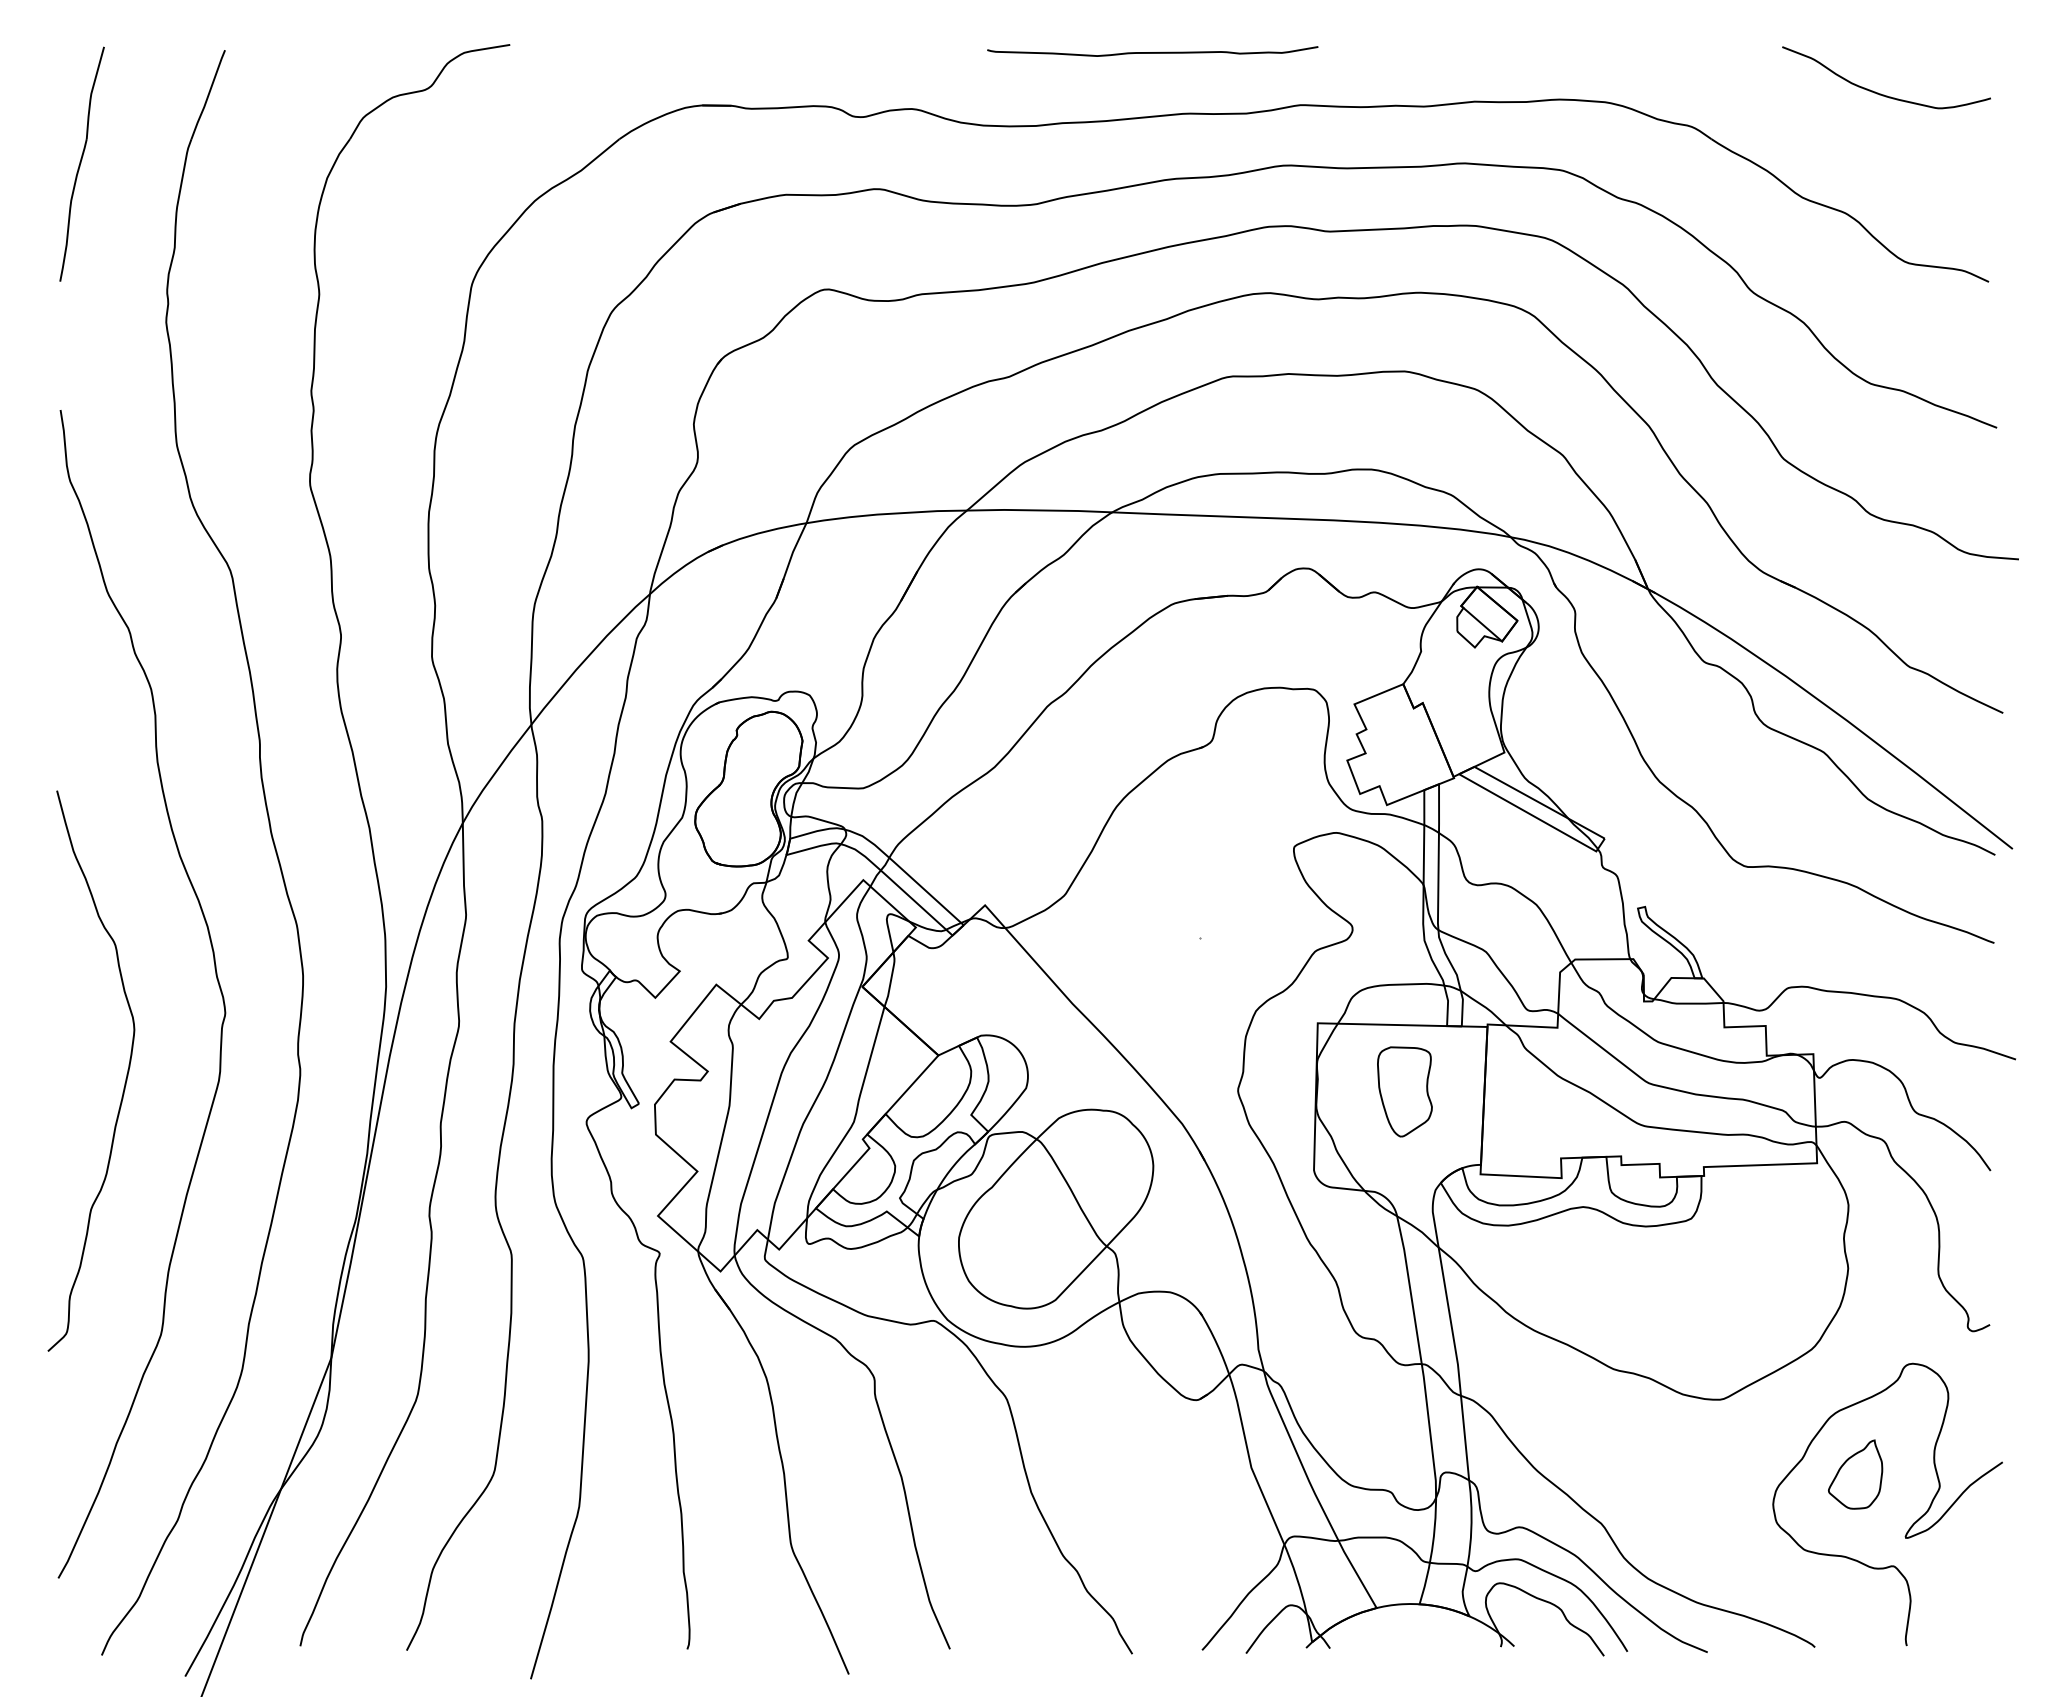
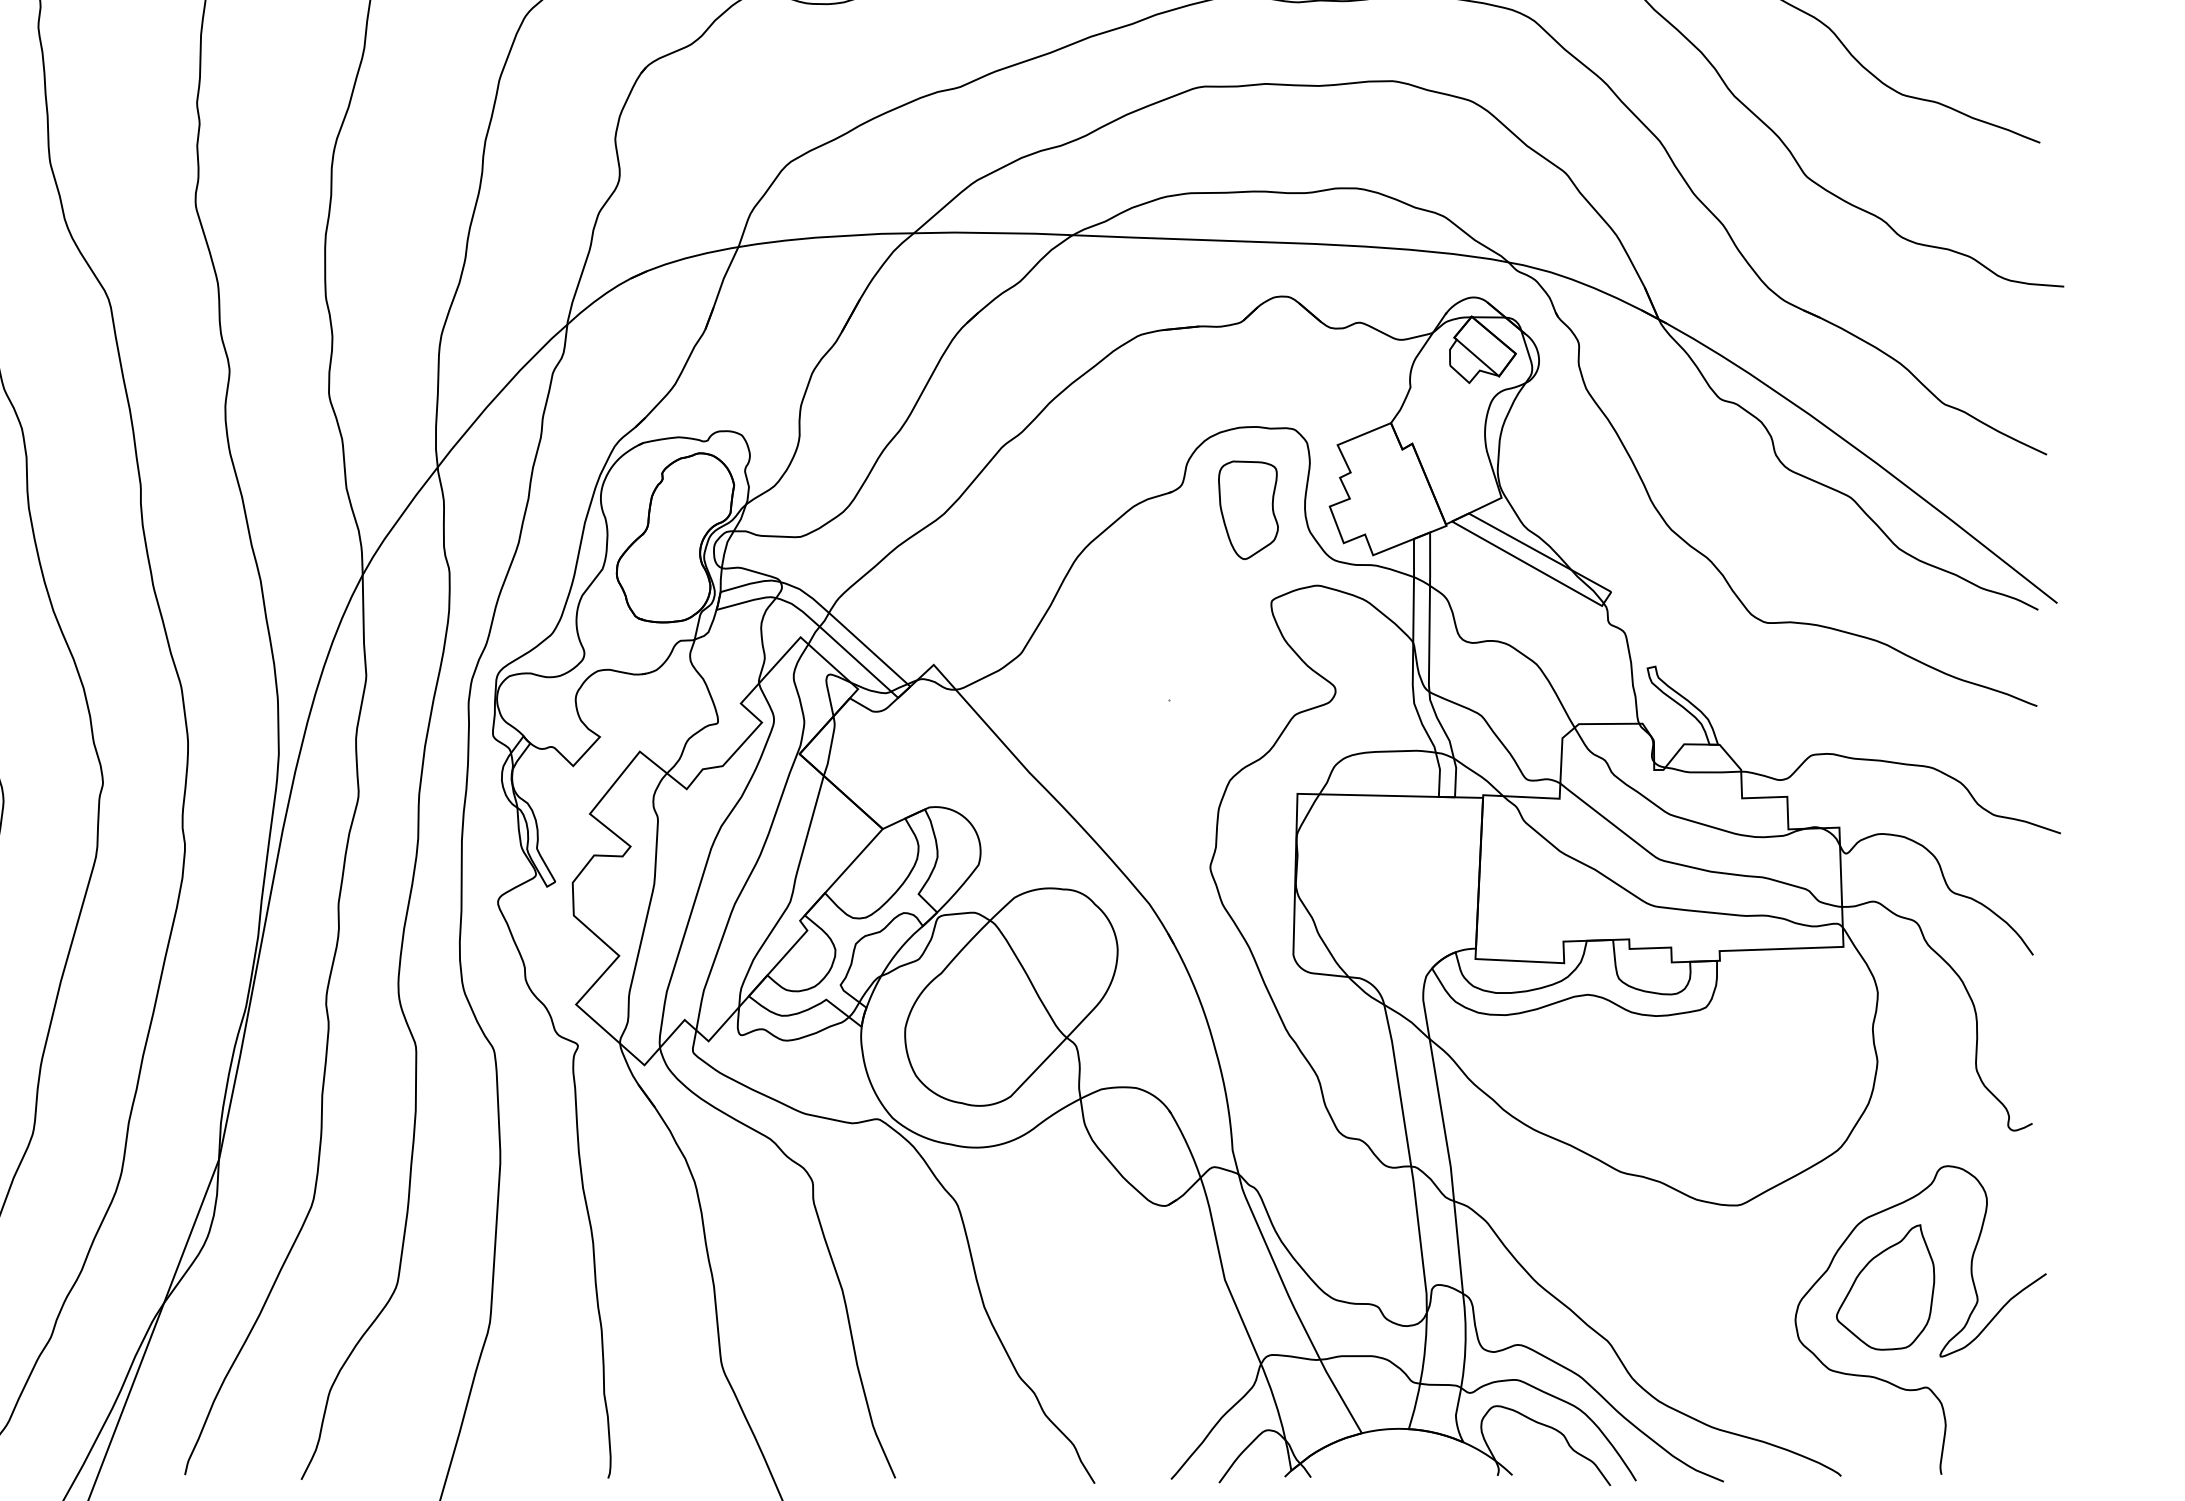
part: (1404, 1091) -> (1248, 509), moved
part: (1855, 1474) -> (1885, 1287), size x1.67

